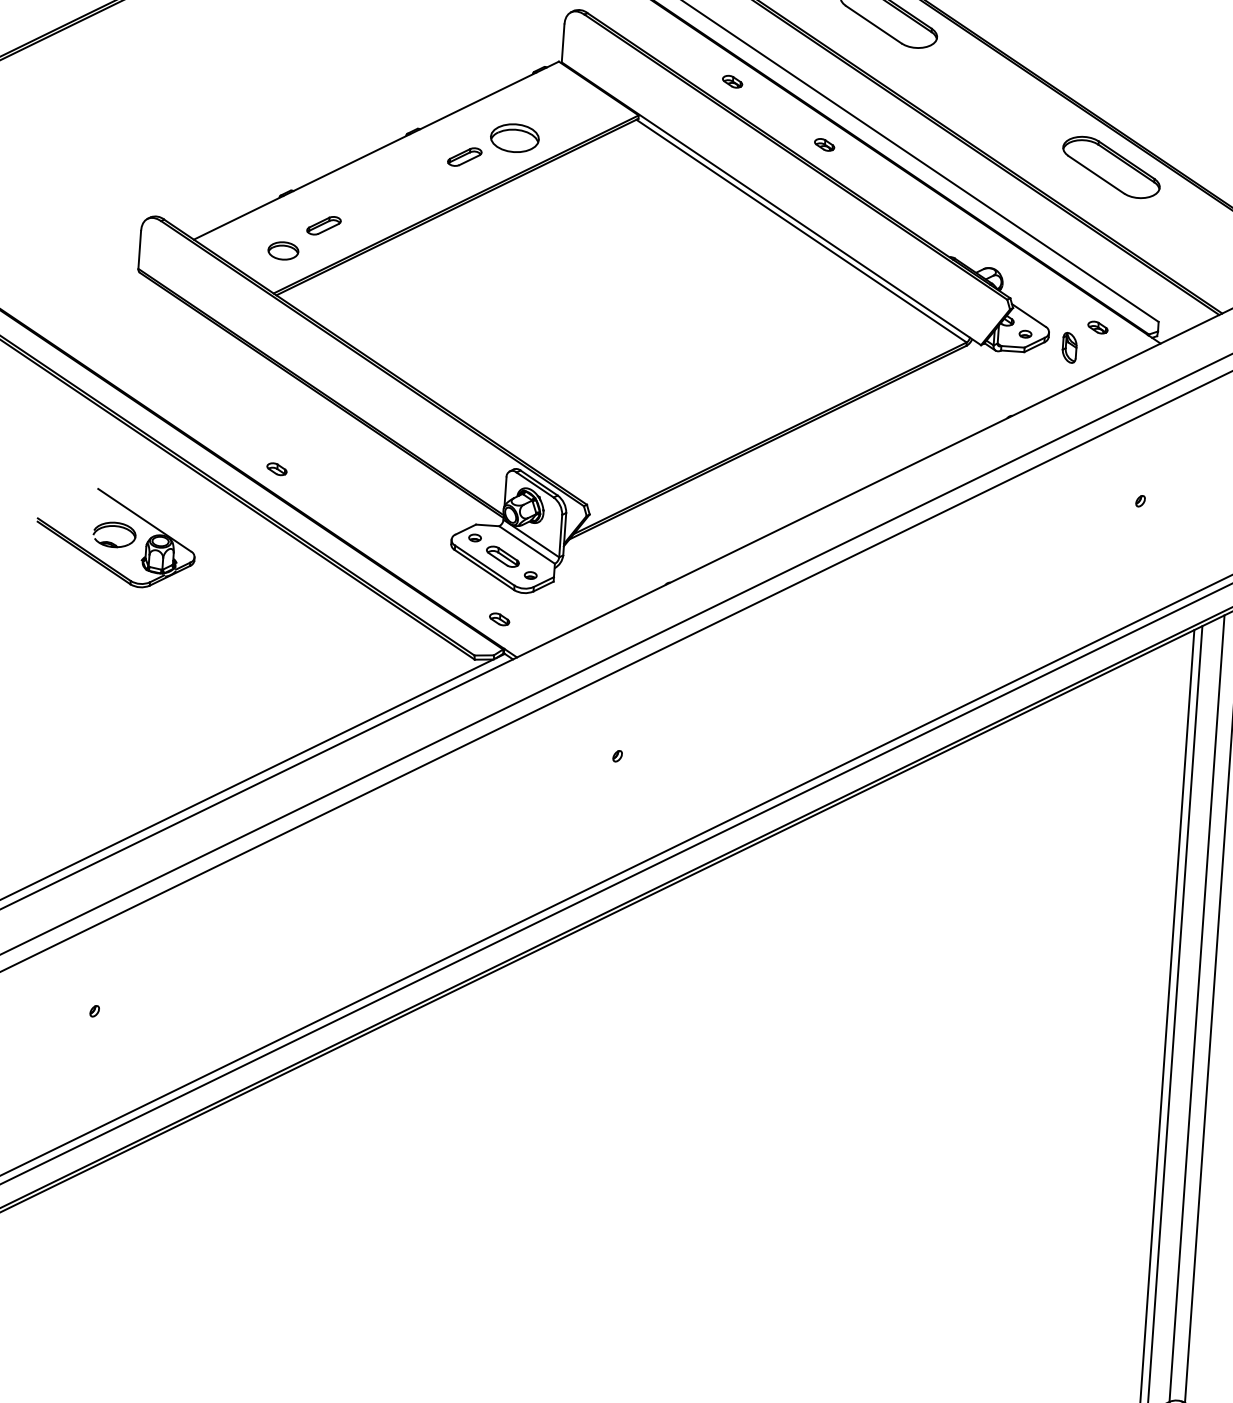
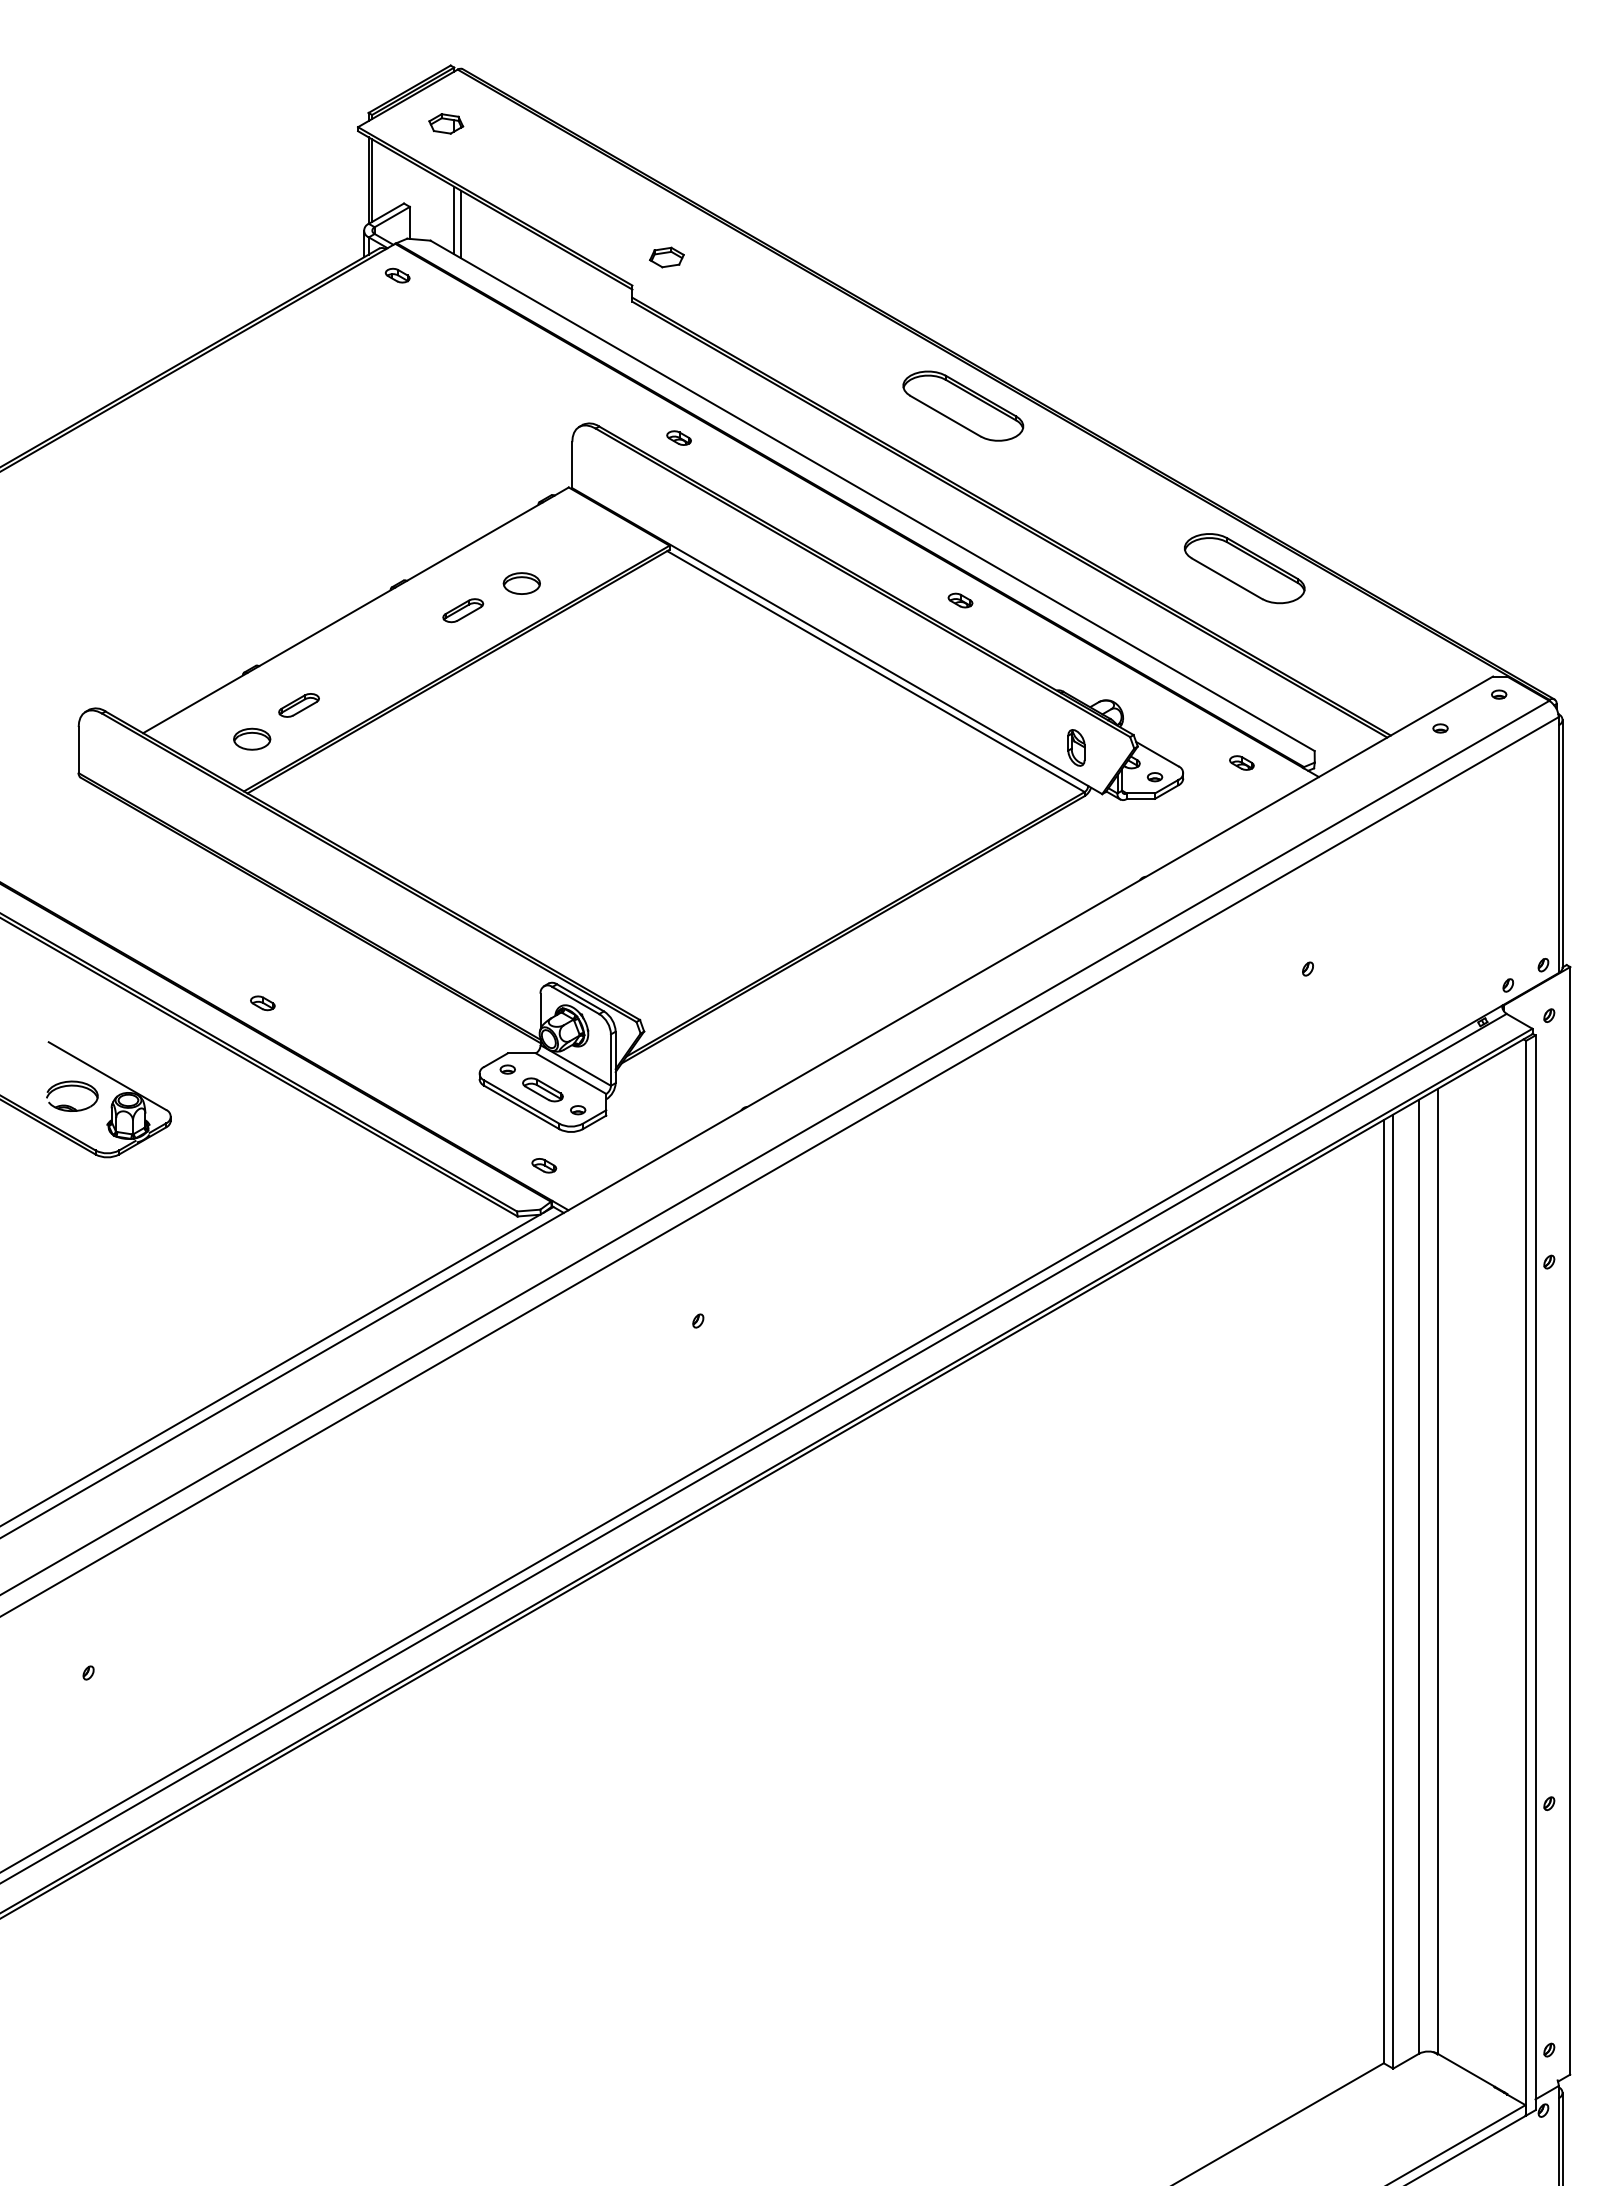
part: (732, 81) -> (678, 437), moved
part: (514, 138) -> (521, 583), size x0.62
part: (824, 144) -> (960, 600), moved
part: (1069, 347) -> (1076, 747), moved

